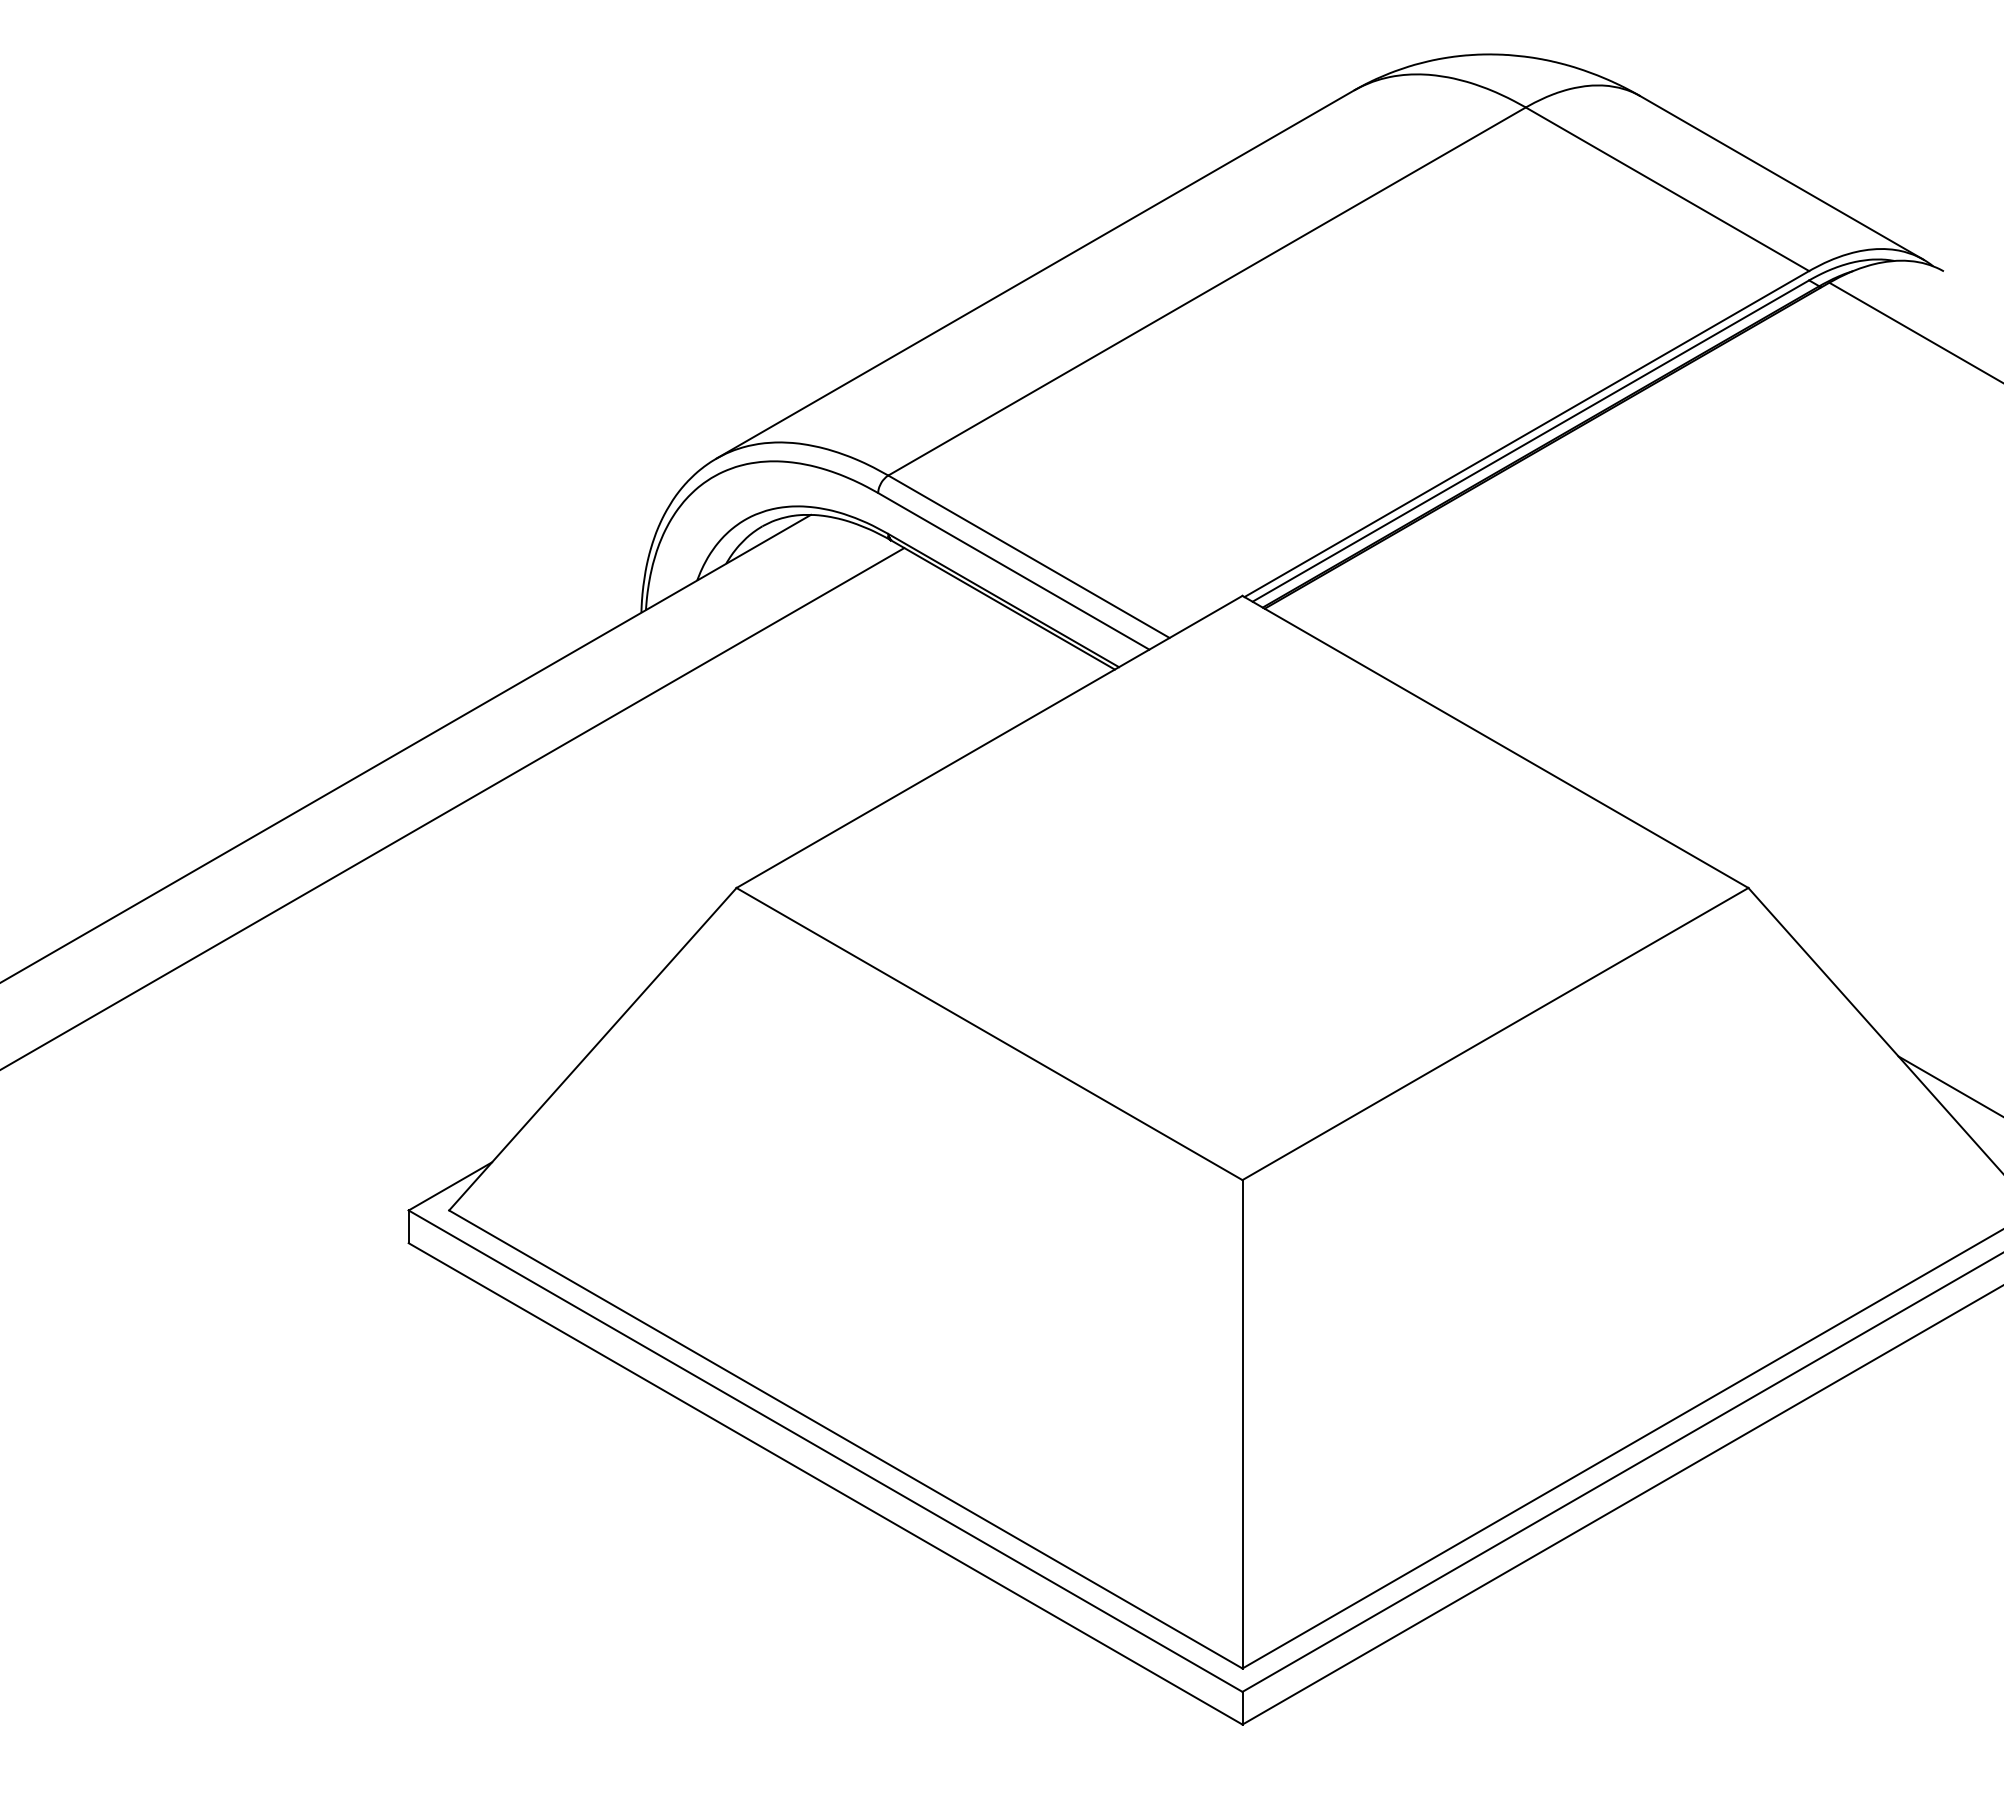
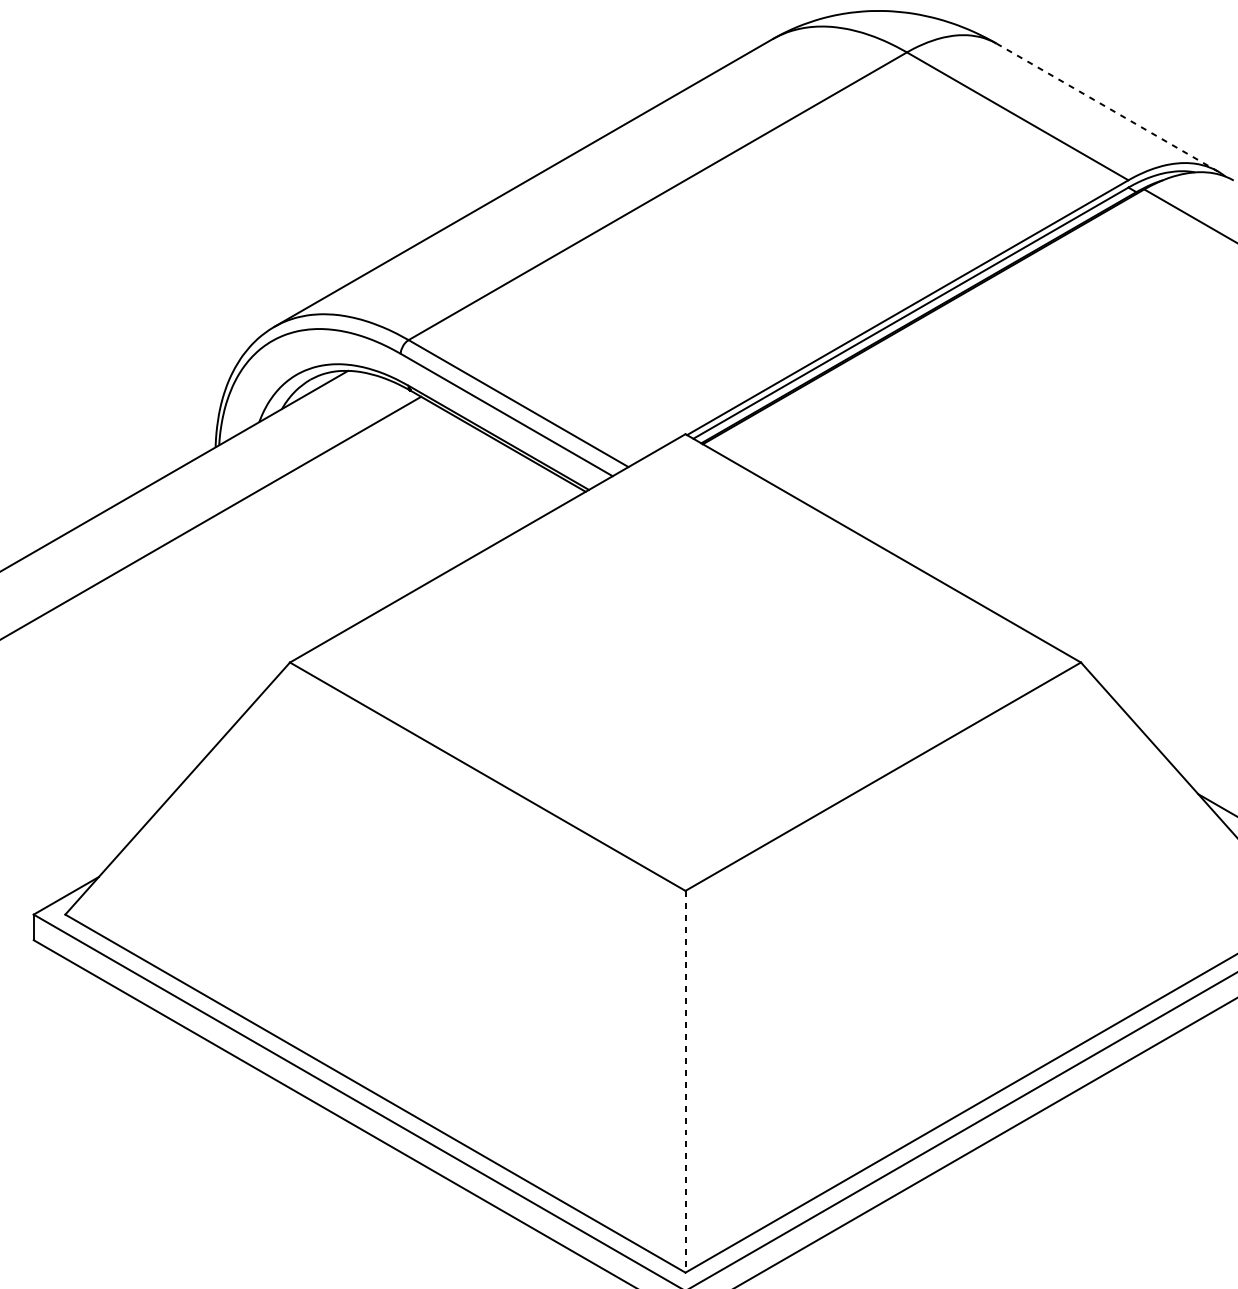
line: (1781, 177) -> (1106, 107), solid -> dashed
line: (1242, 1424) -> (685, 1081), solid -> dashed

